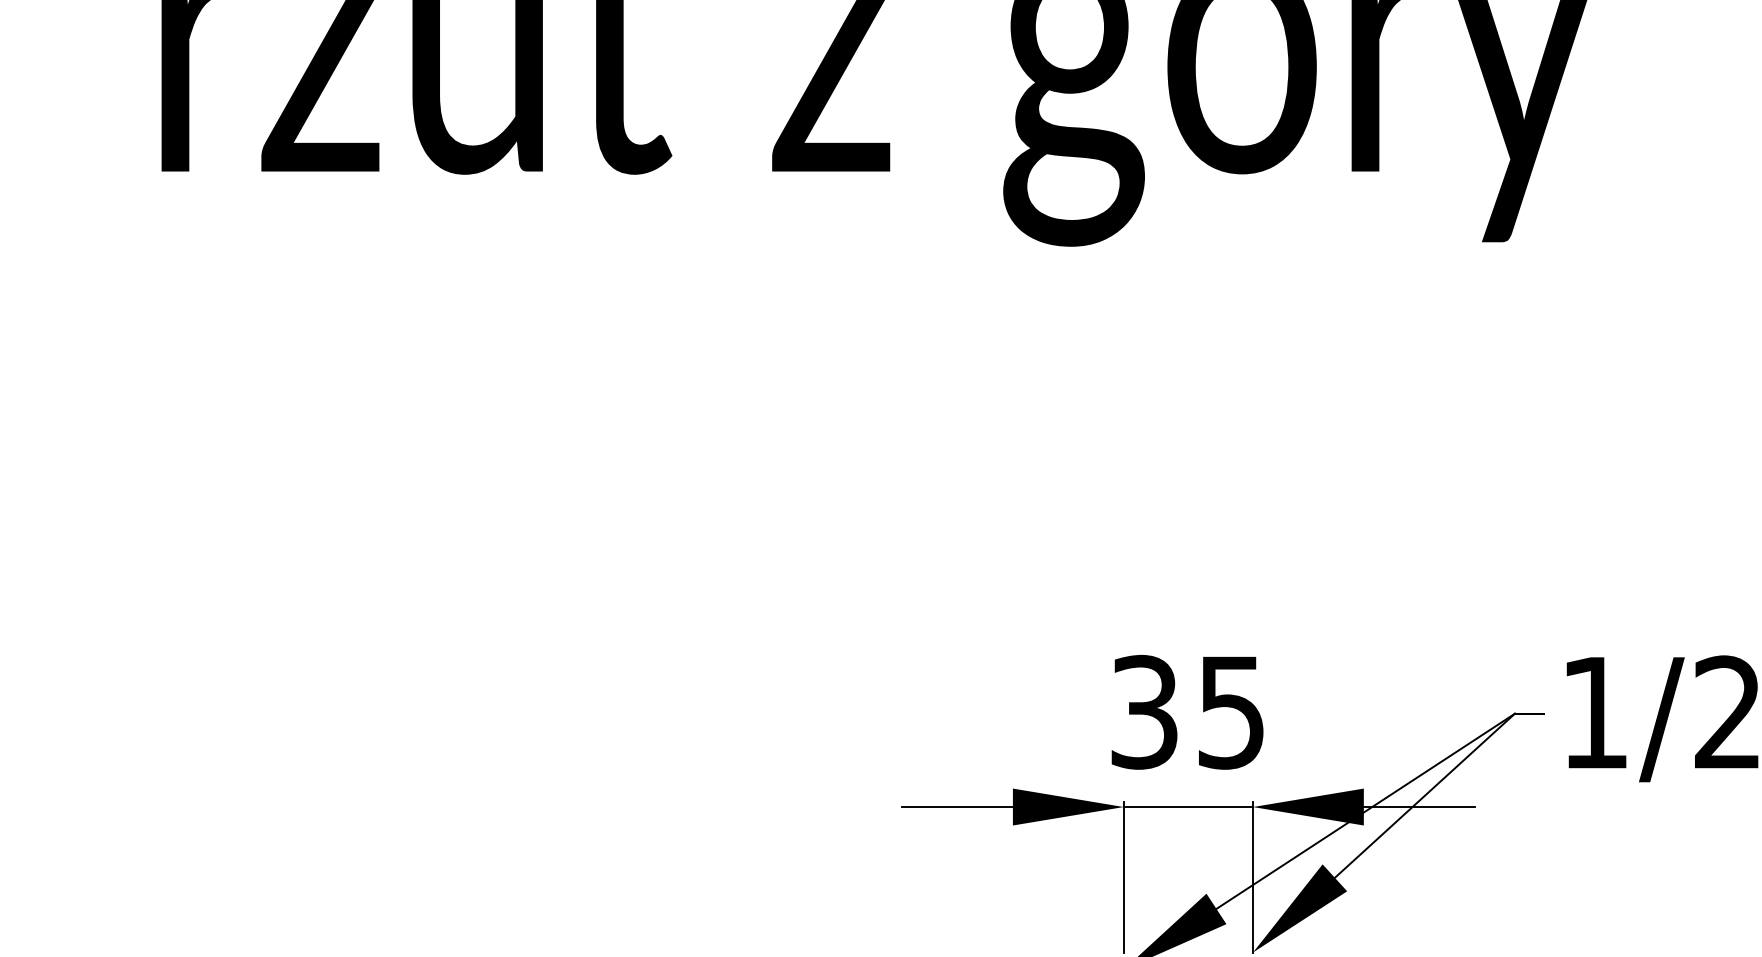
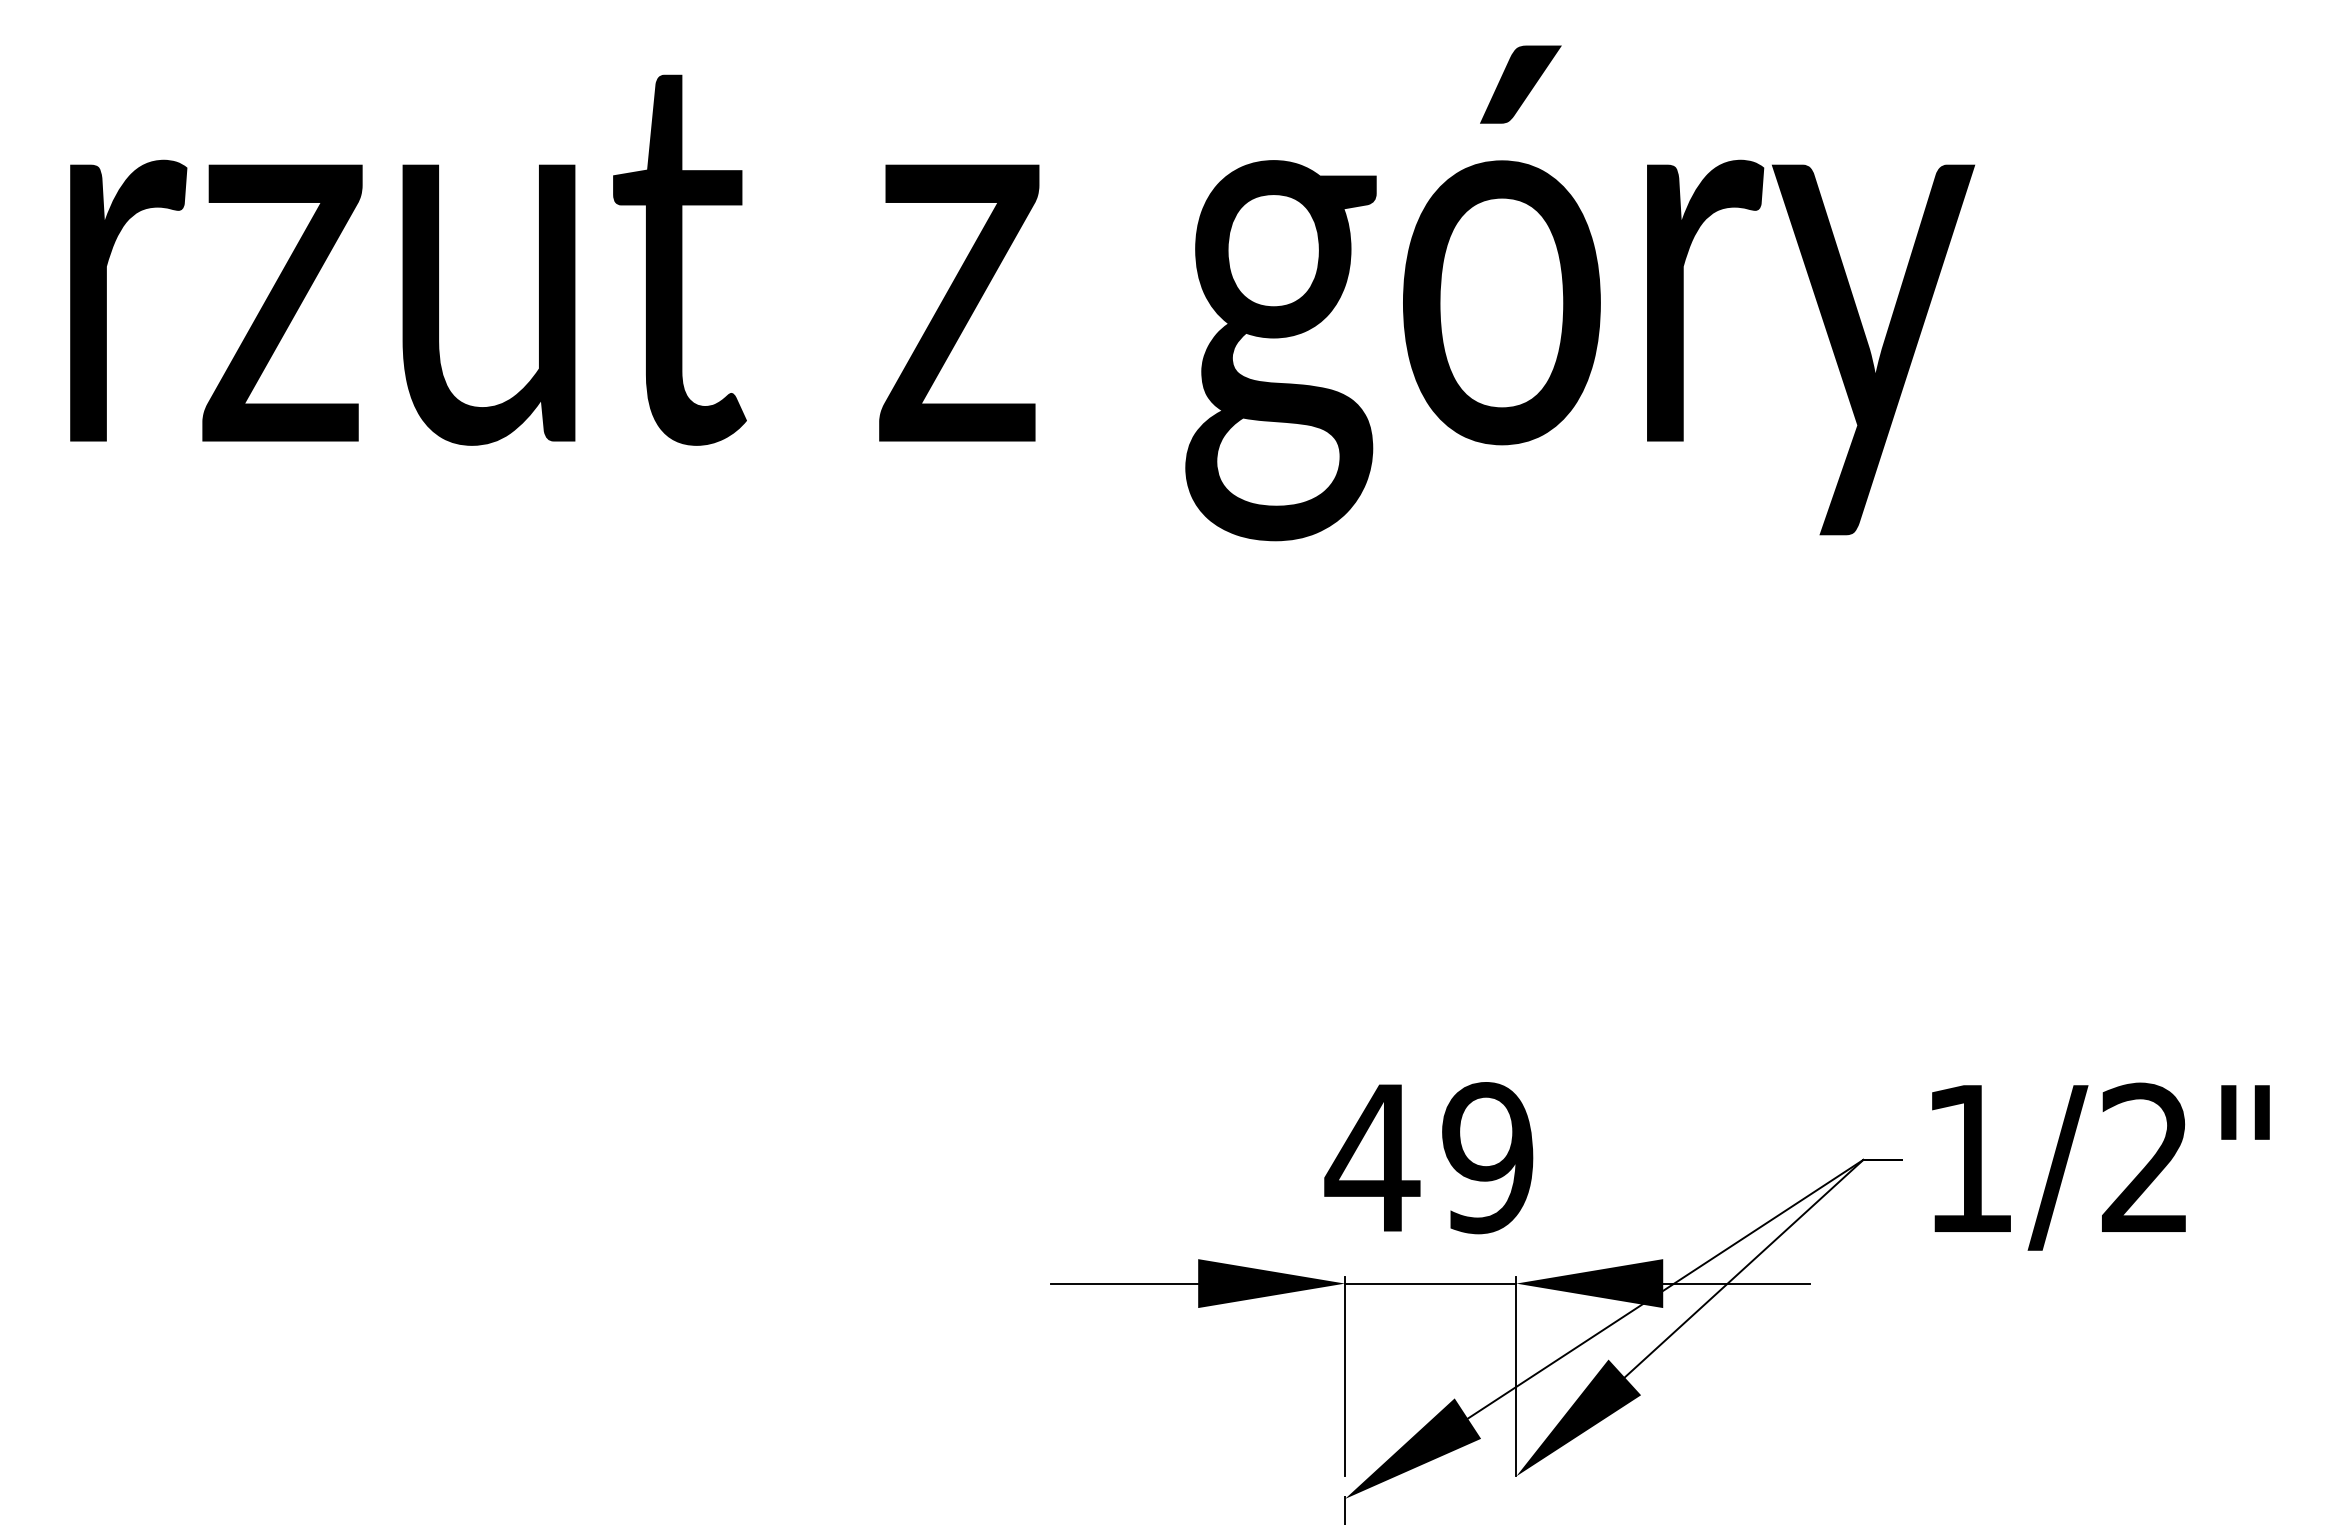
text: (1186, 712) -> (1428, 1158), 35 -> 49

